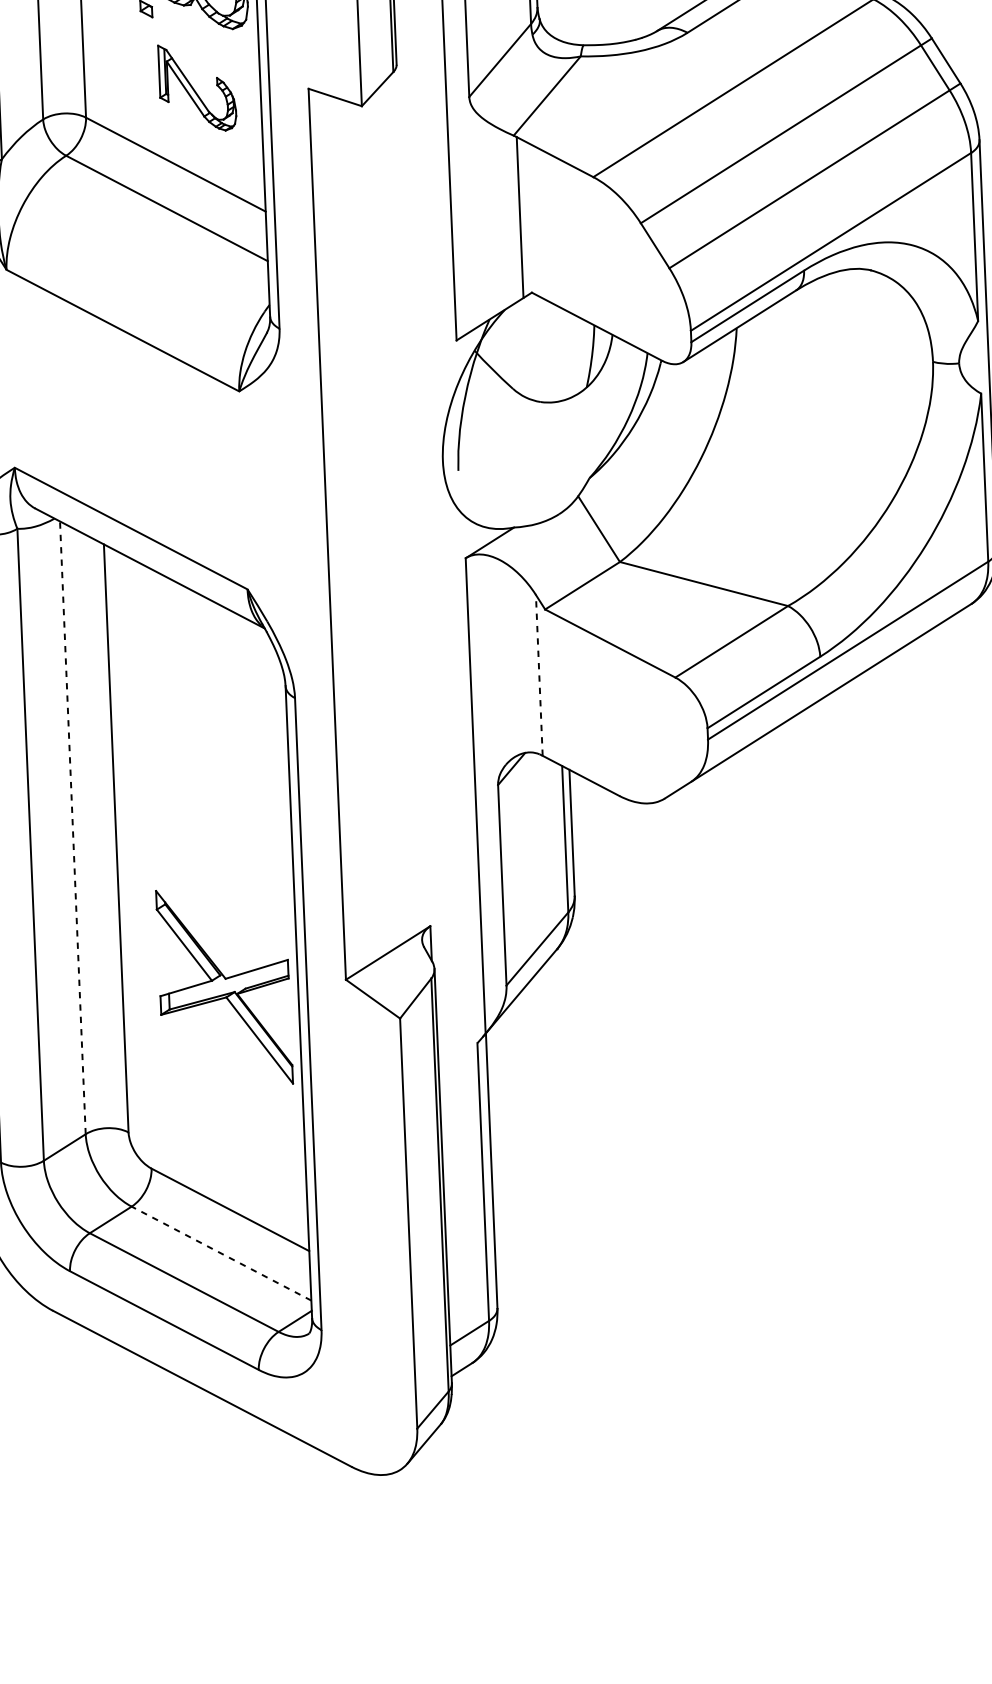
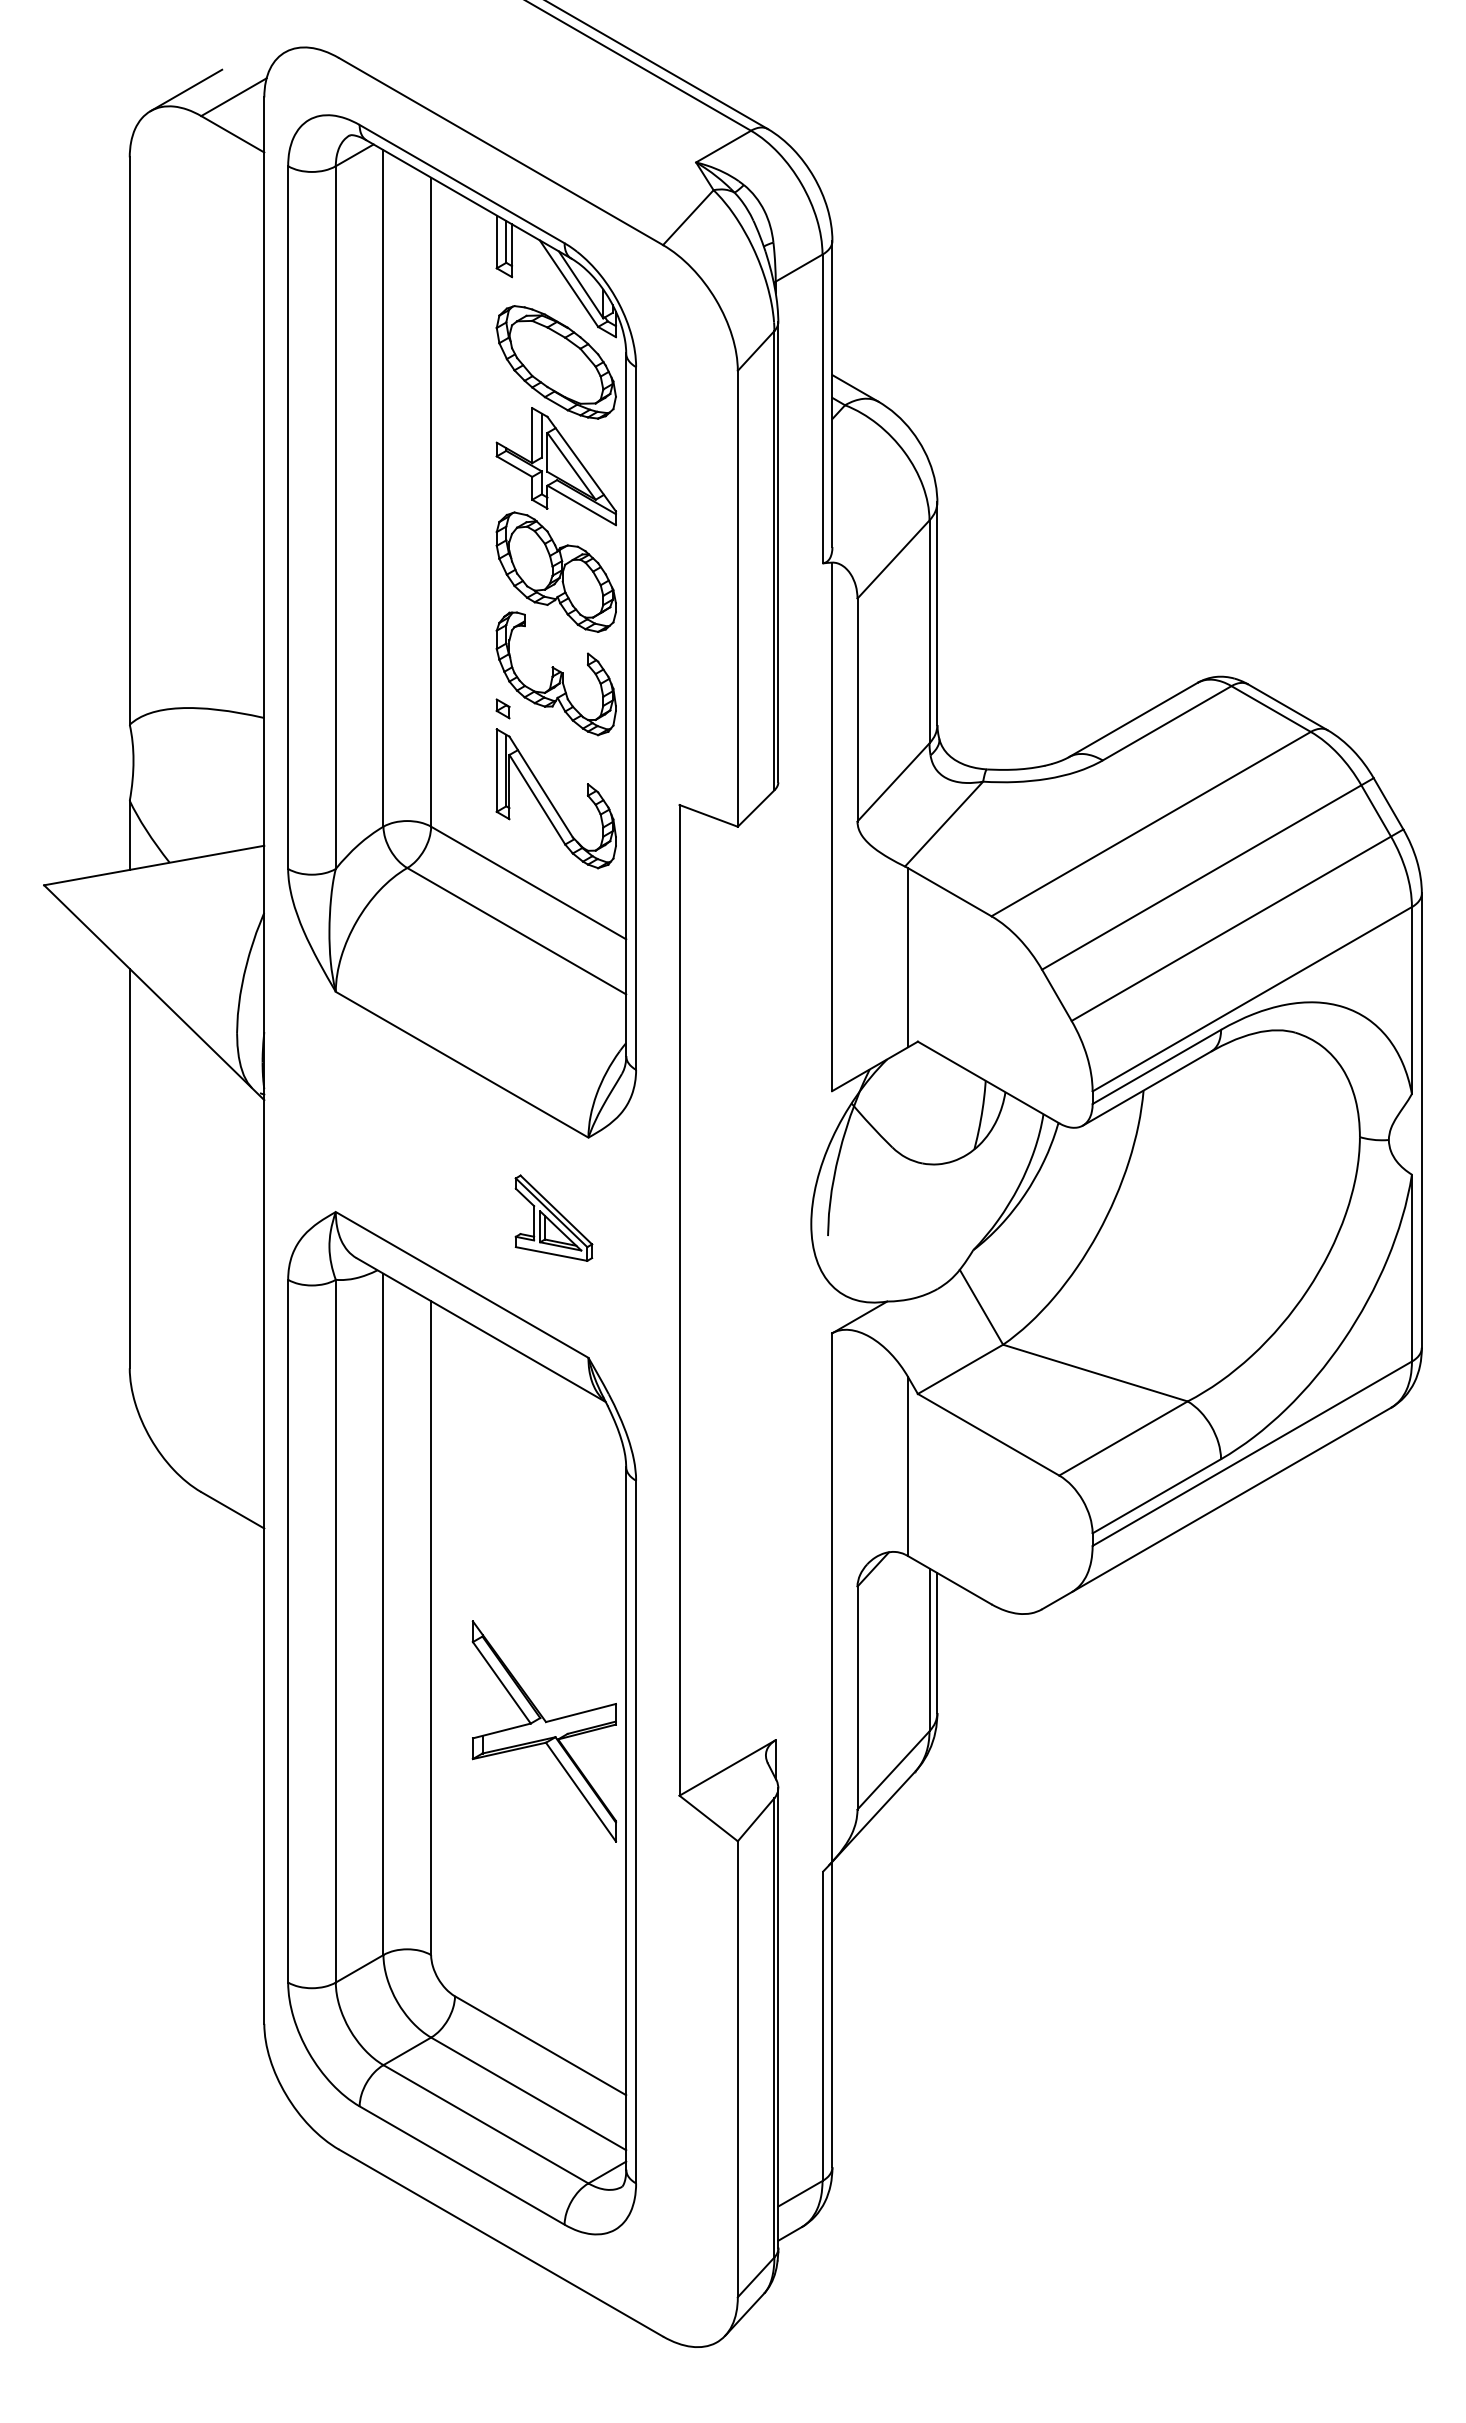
part: (196, 87) -> (555, 798), size x1.43
part: (210, 464) -> (553, 1217), added
line: (539, 675) -> (908, 1466), dashed -> solid
line: (72, 827) -> (383, 1614), dashed -> solid
part: (223, 987) -> (543, 1731), moved
line: (221, 1253) -> (528, 2093), dashed -> solid

